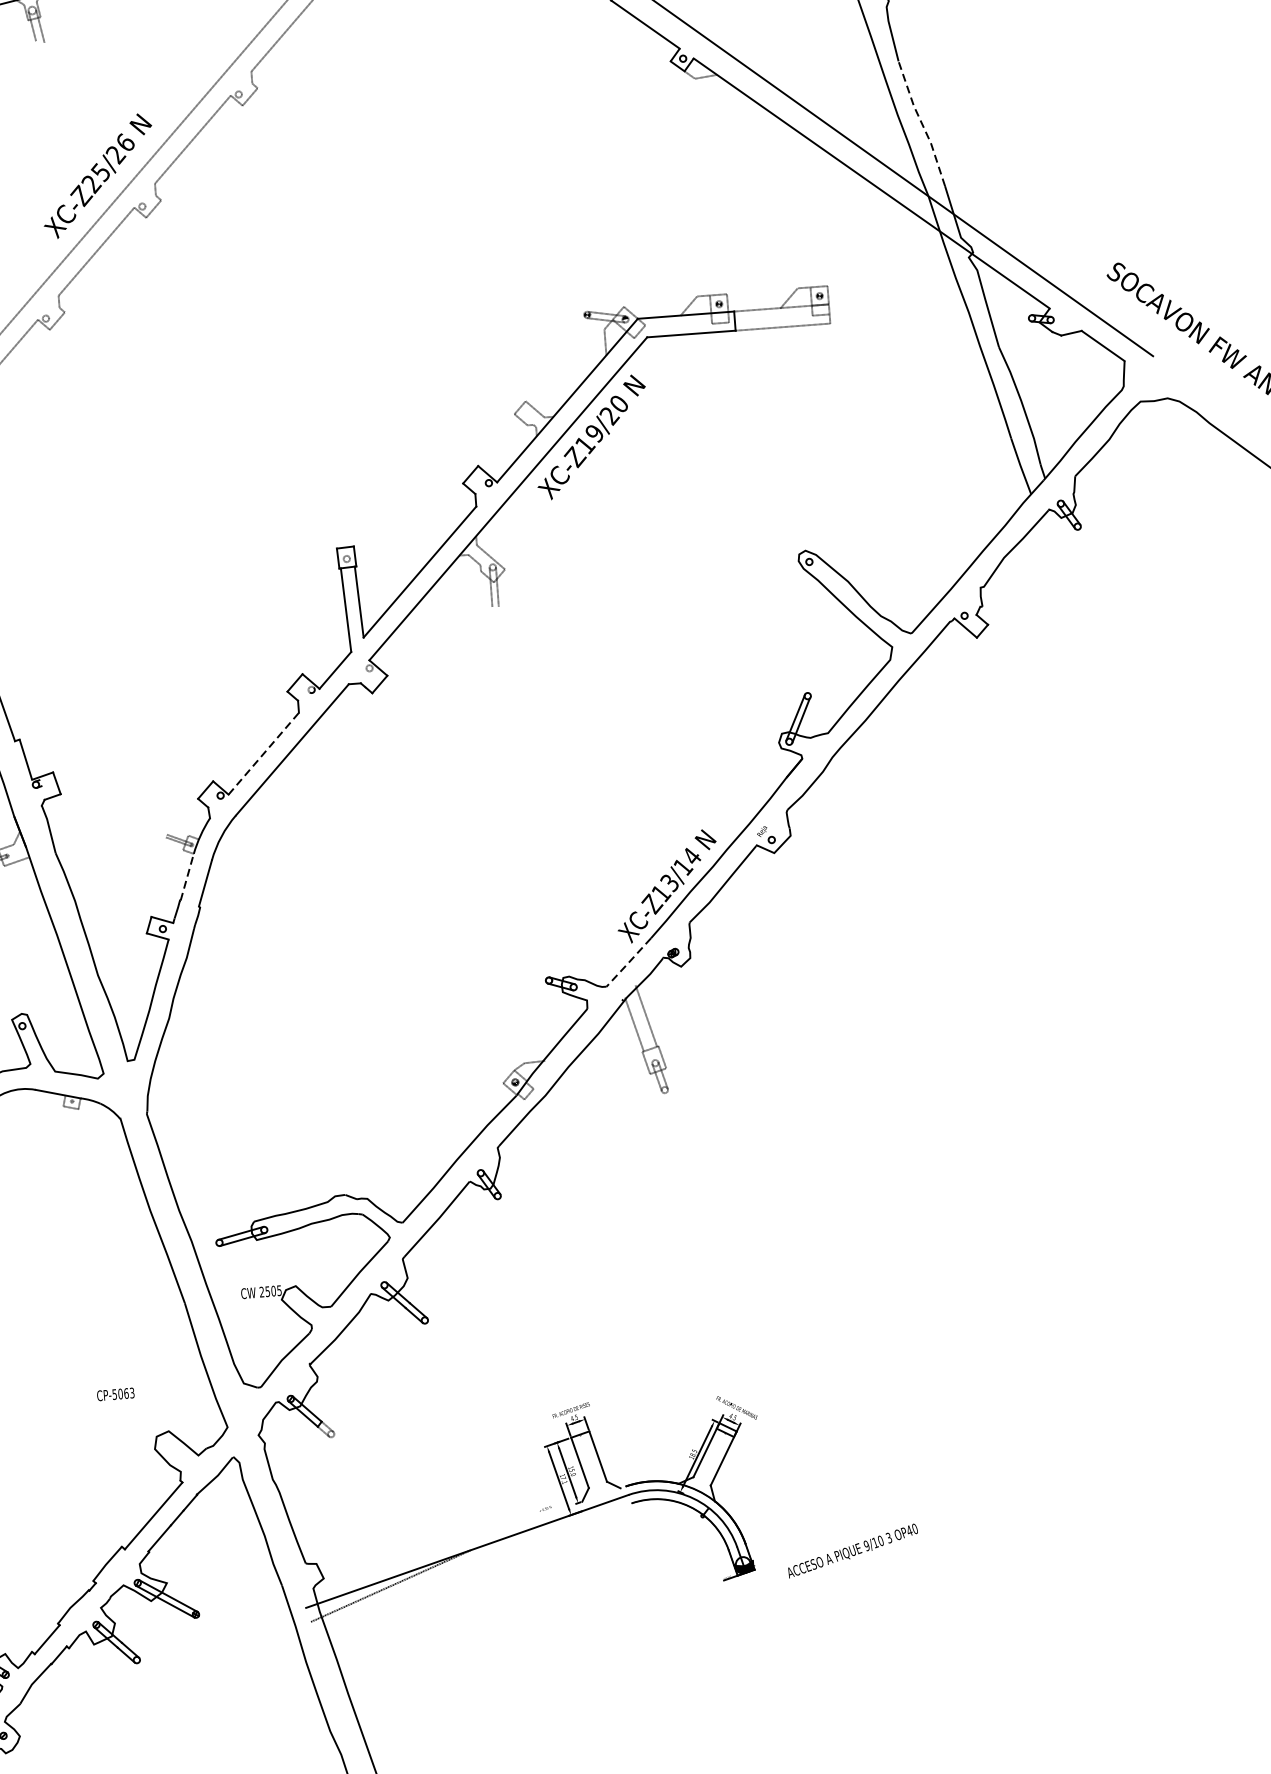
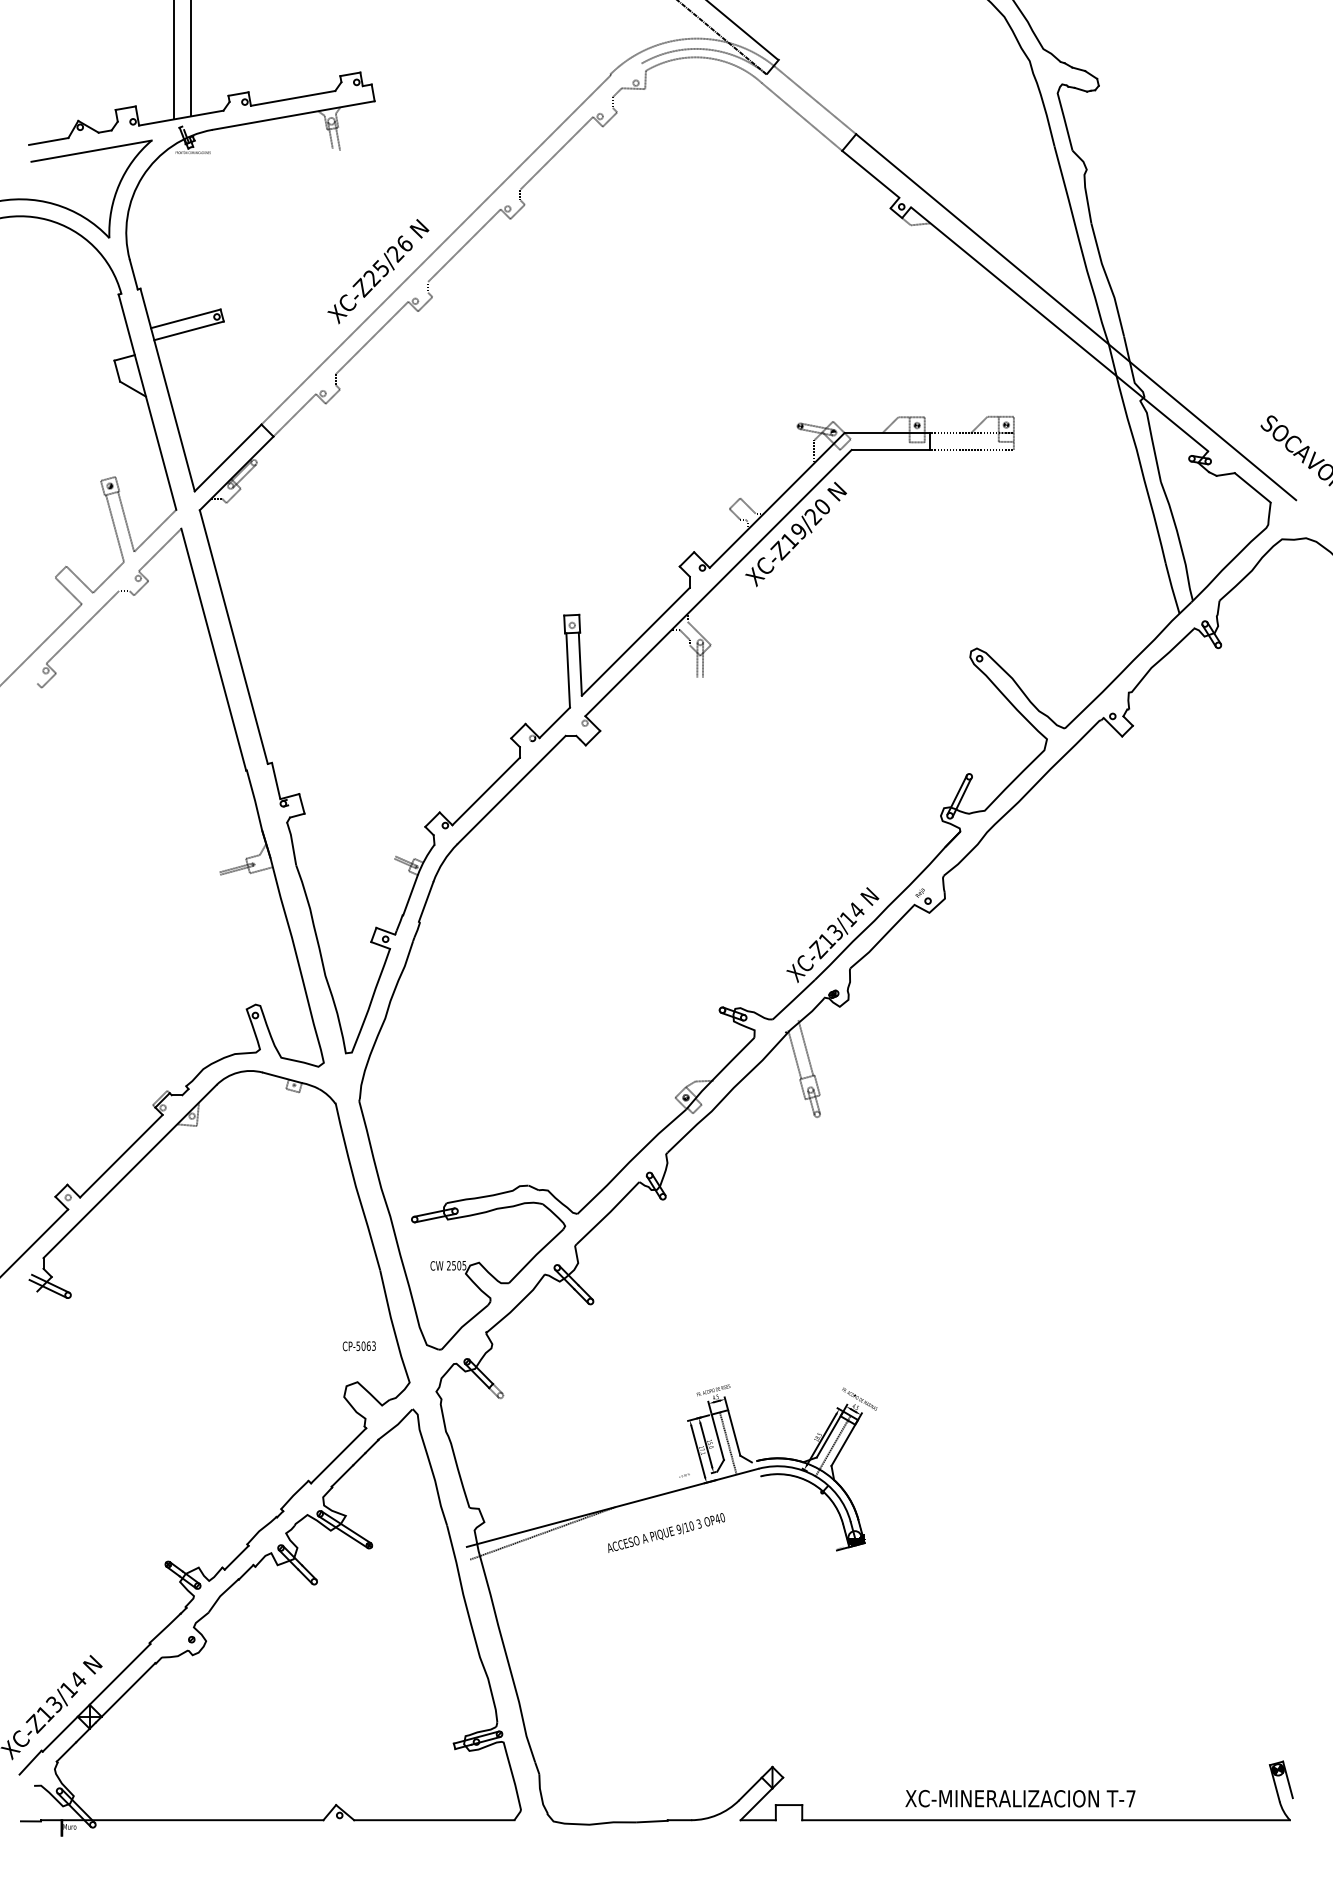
line: (921, 123) -> (1107, 279), dashed -> solid
line: (264, 753) -> (486, 791), dashed -> solid
line: (187, 876) -> (410, 894), dashed -> solid
line: (628, 962) -> (793, 999), dashed -> solid
text: (114, 1394) -> (358, 1346), moved
line: (710, 1462) -> (832, 1445), added
line: (591, 1469) -> (727, 1443), added
text: (852, 1550) -> (666, 1532), moved

